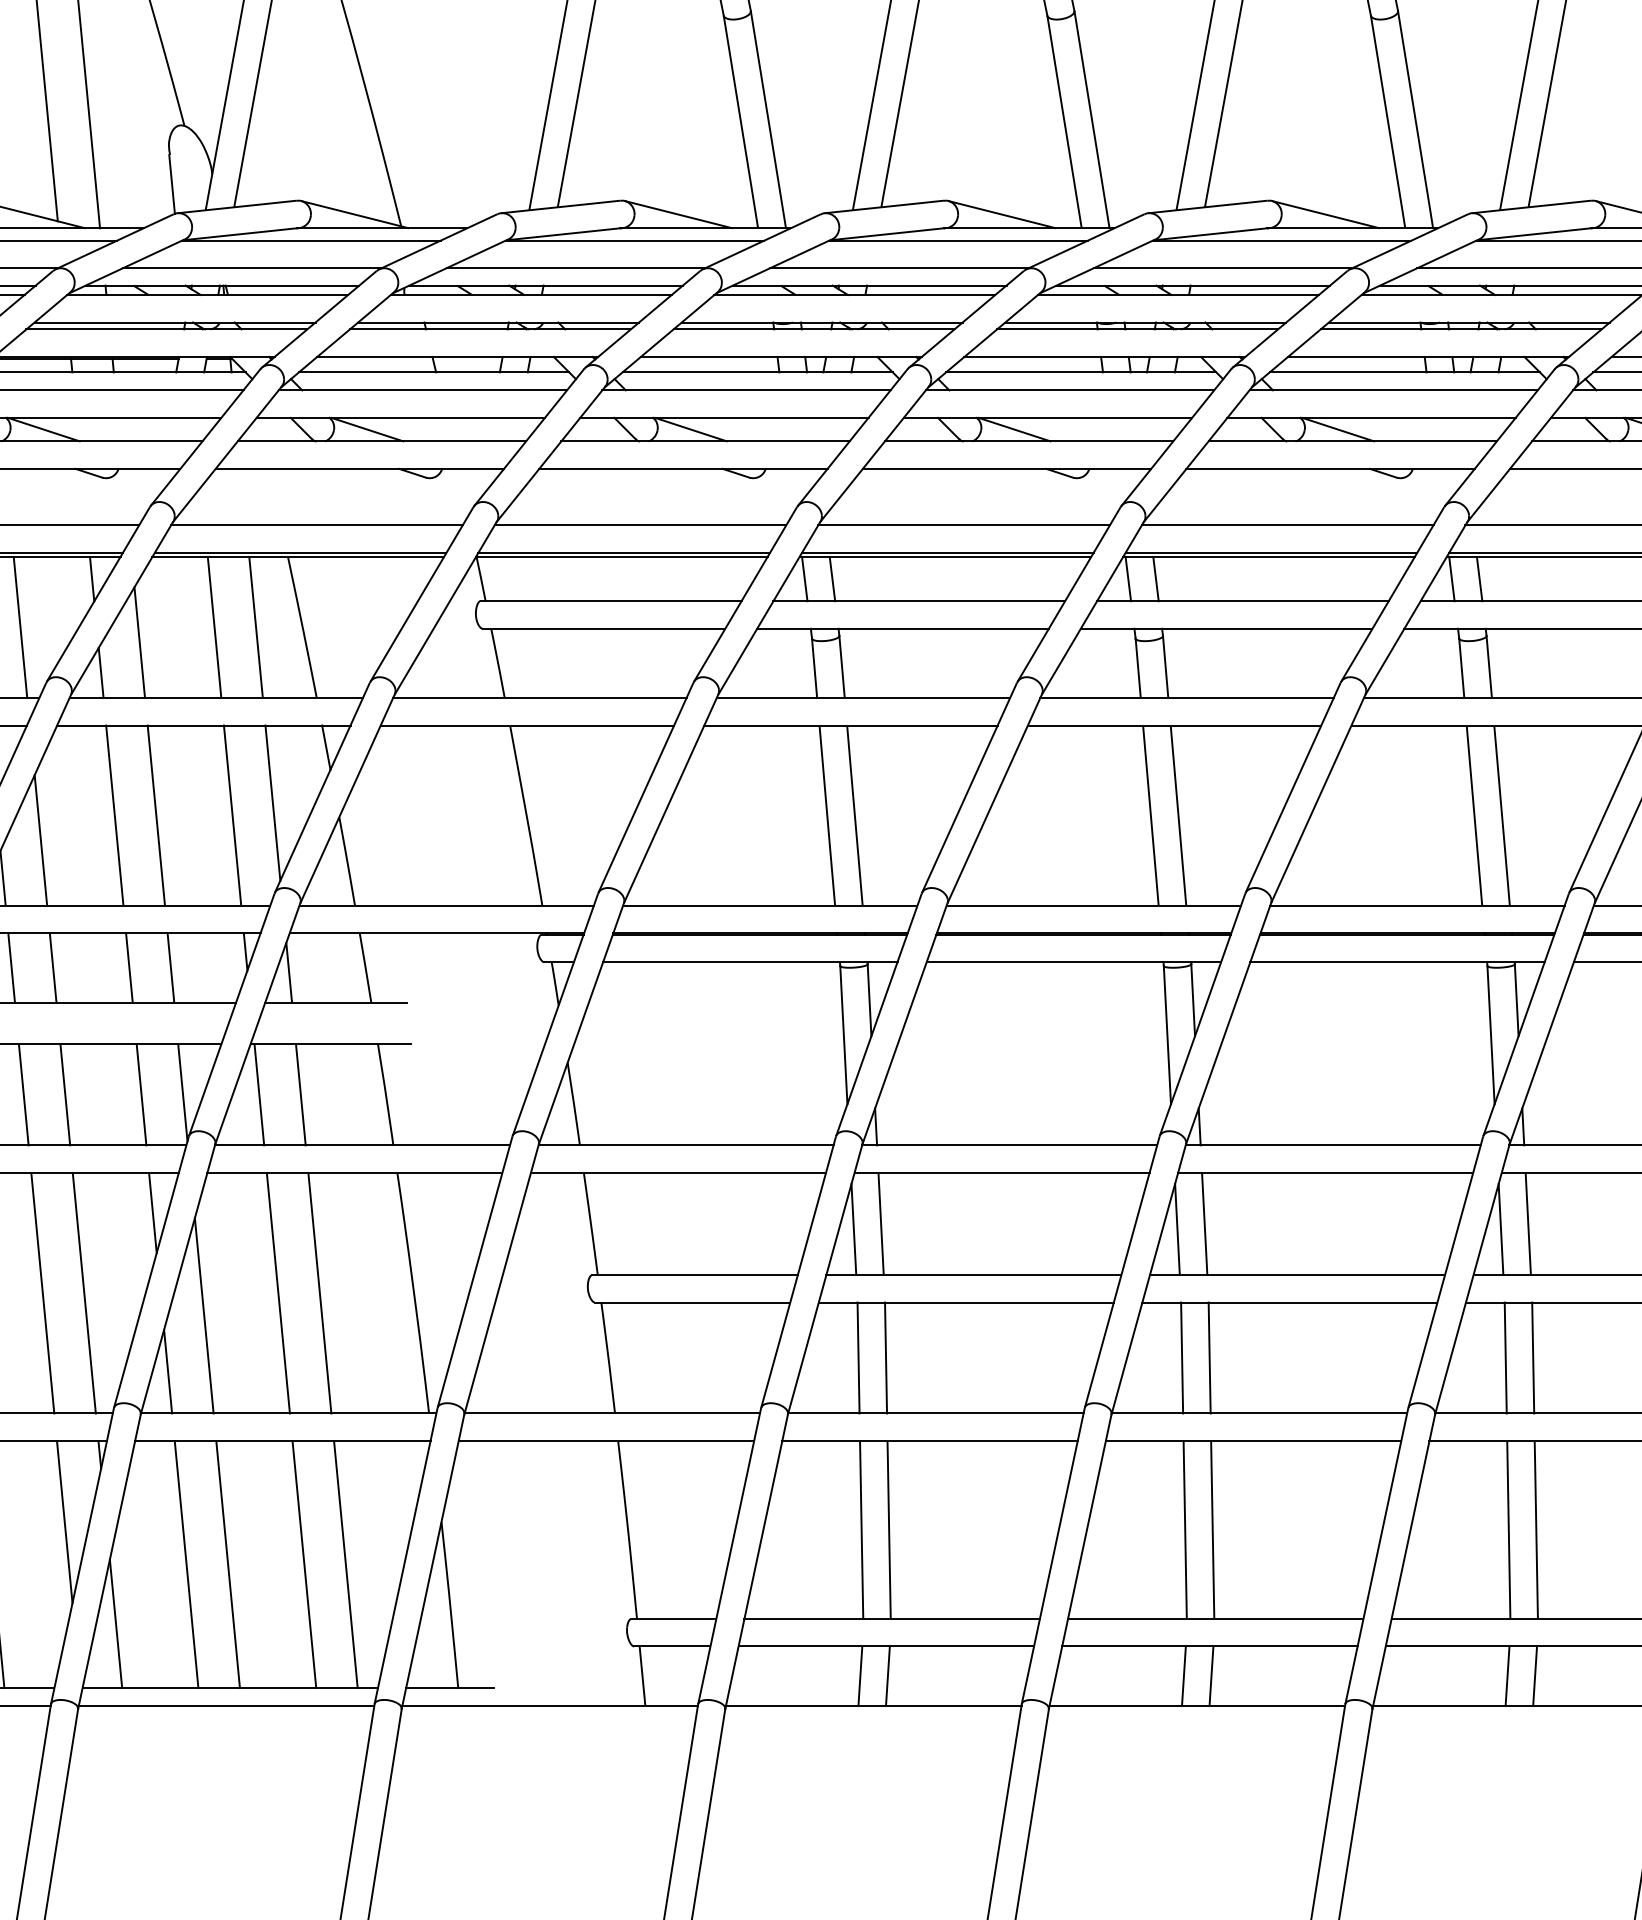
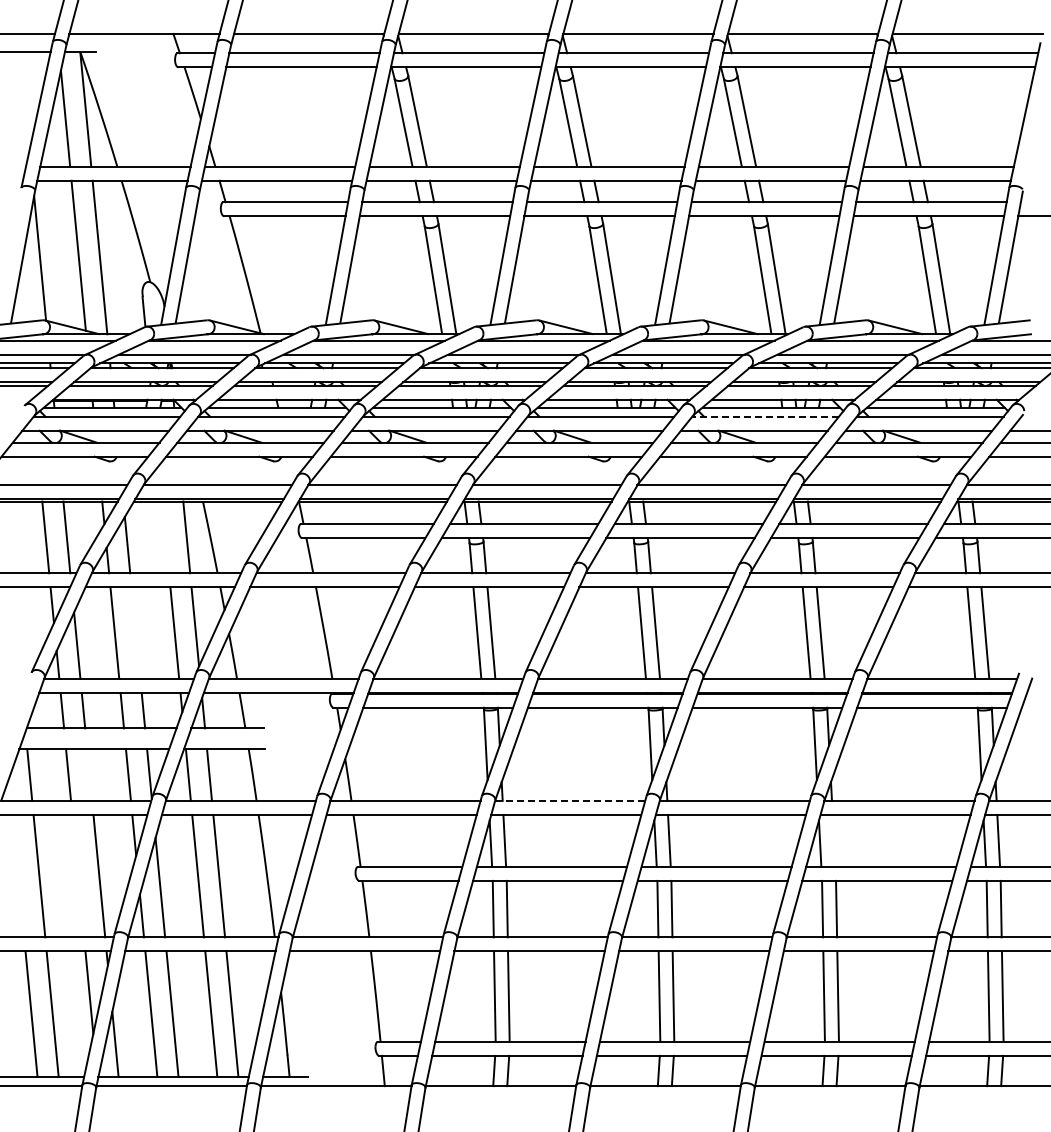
line: (1393, 389) -> (765, 416), solid -> dashed
line: (214, 627) -> (165, 537), removed
line: (155, 814) -> (135, 632), removed
line: (64, 1093) -> (89, 774), removed
line: (1008, 1144) -> (569, 800), solid -> dashed
line: (1527, 1223) -> (833, 840), removed
line: (43, 1291) -> (78, 875), removed

